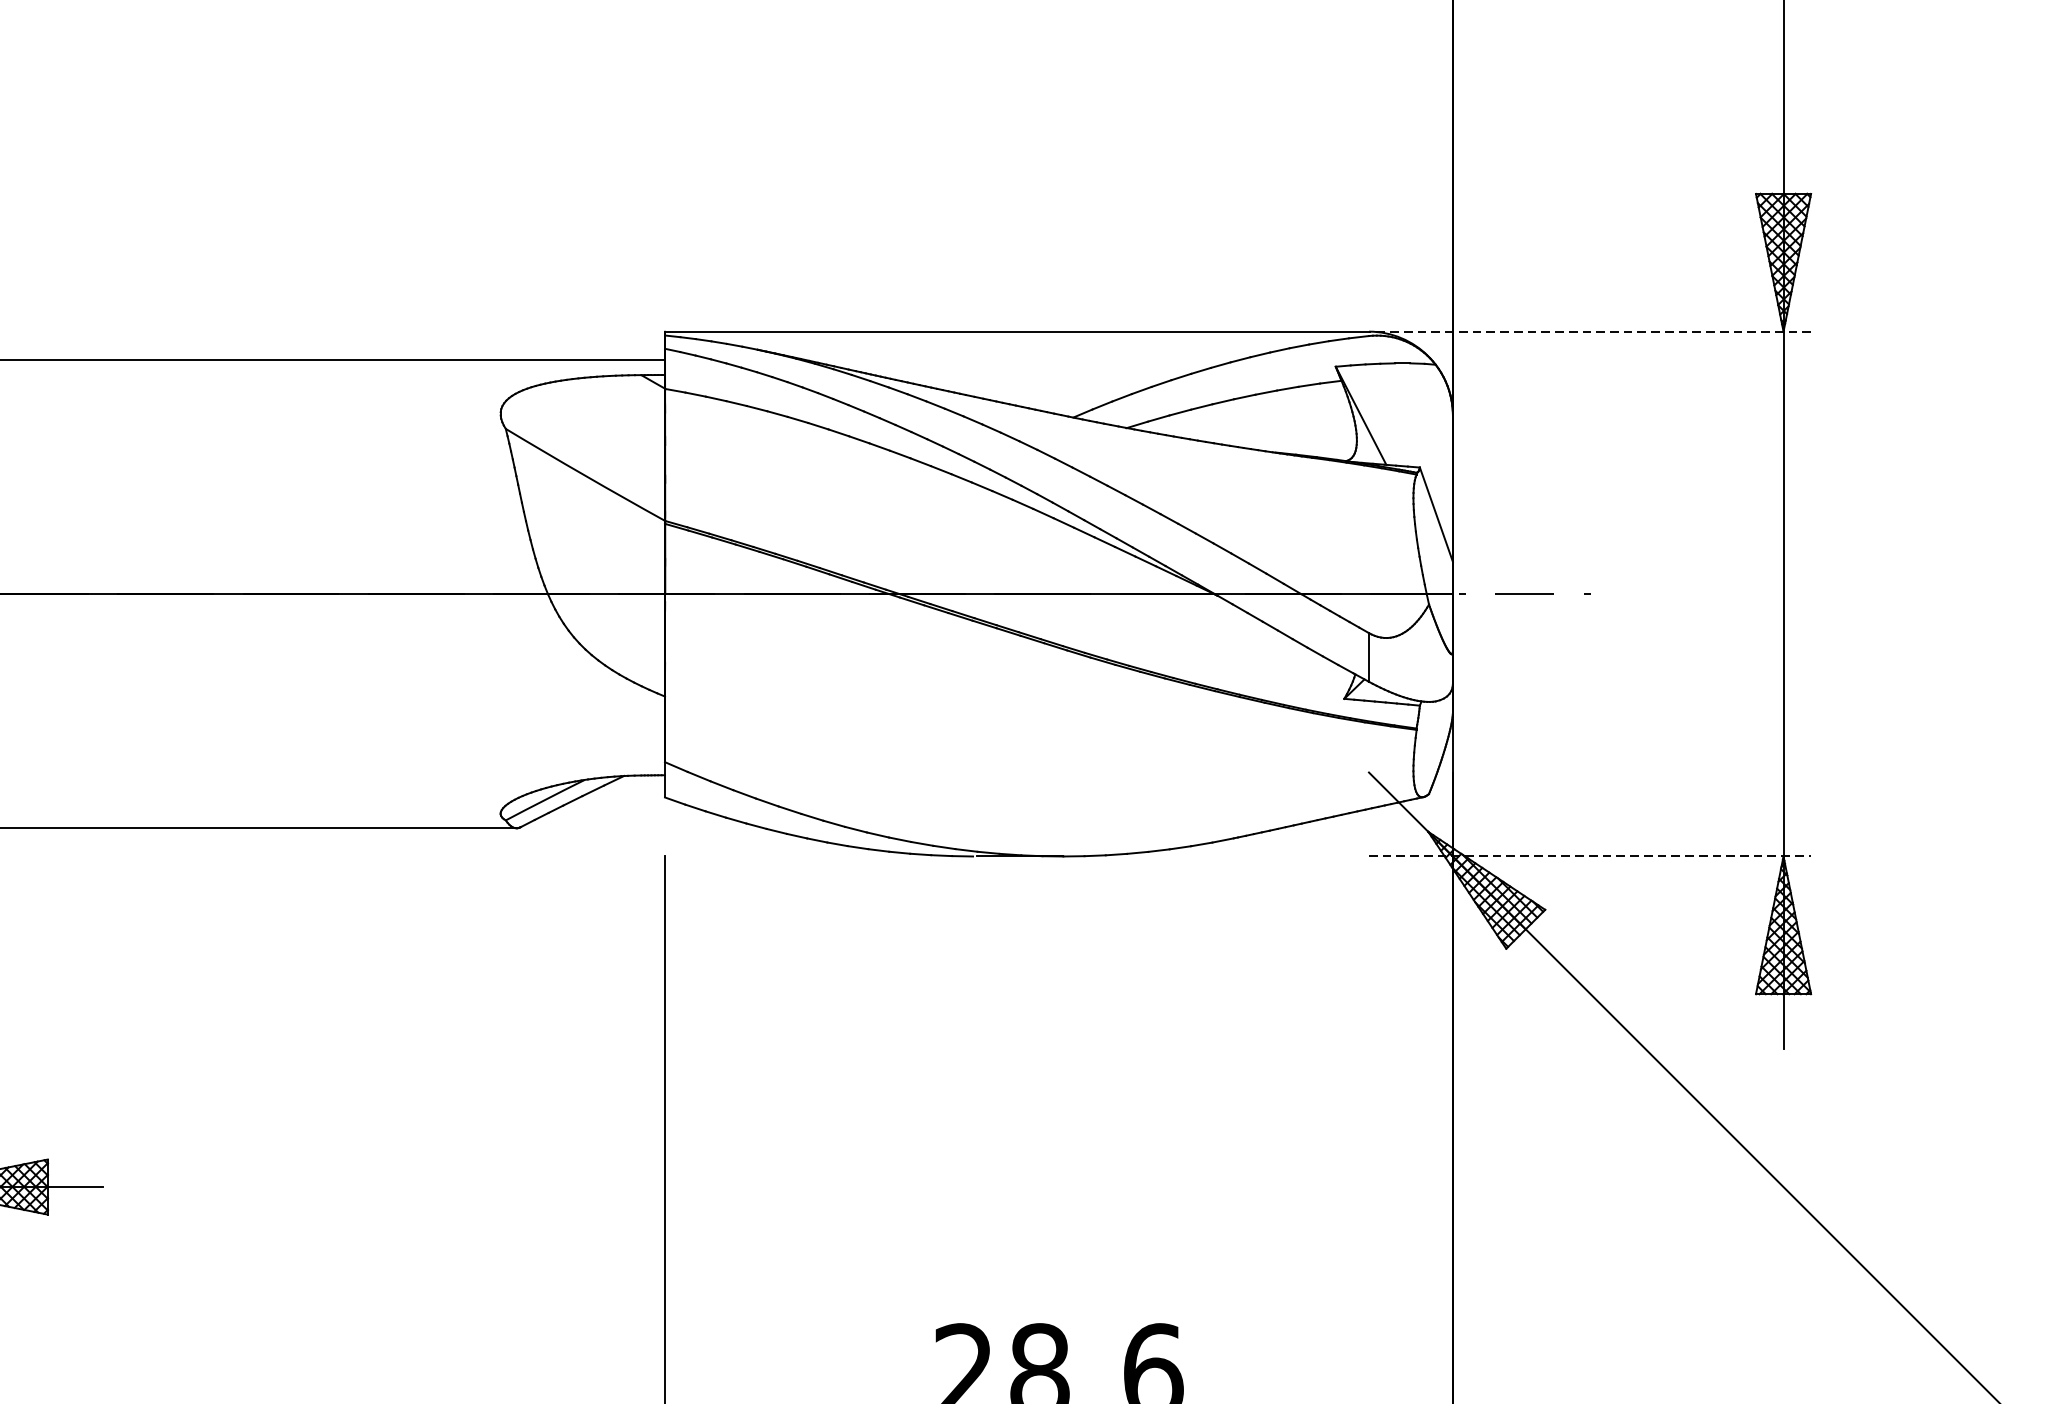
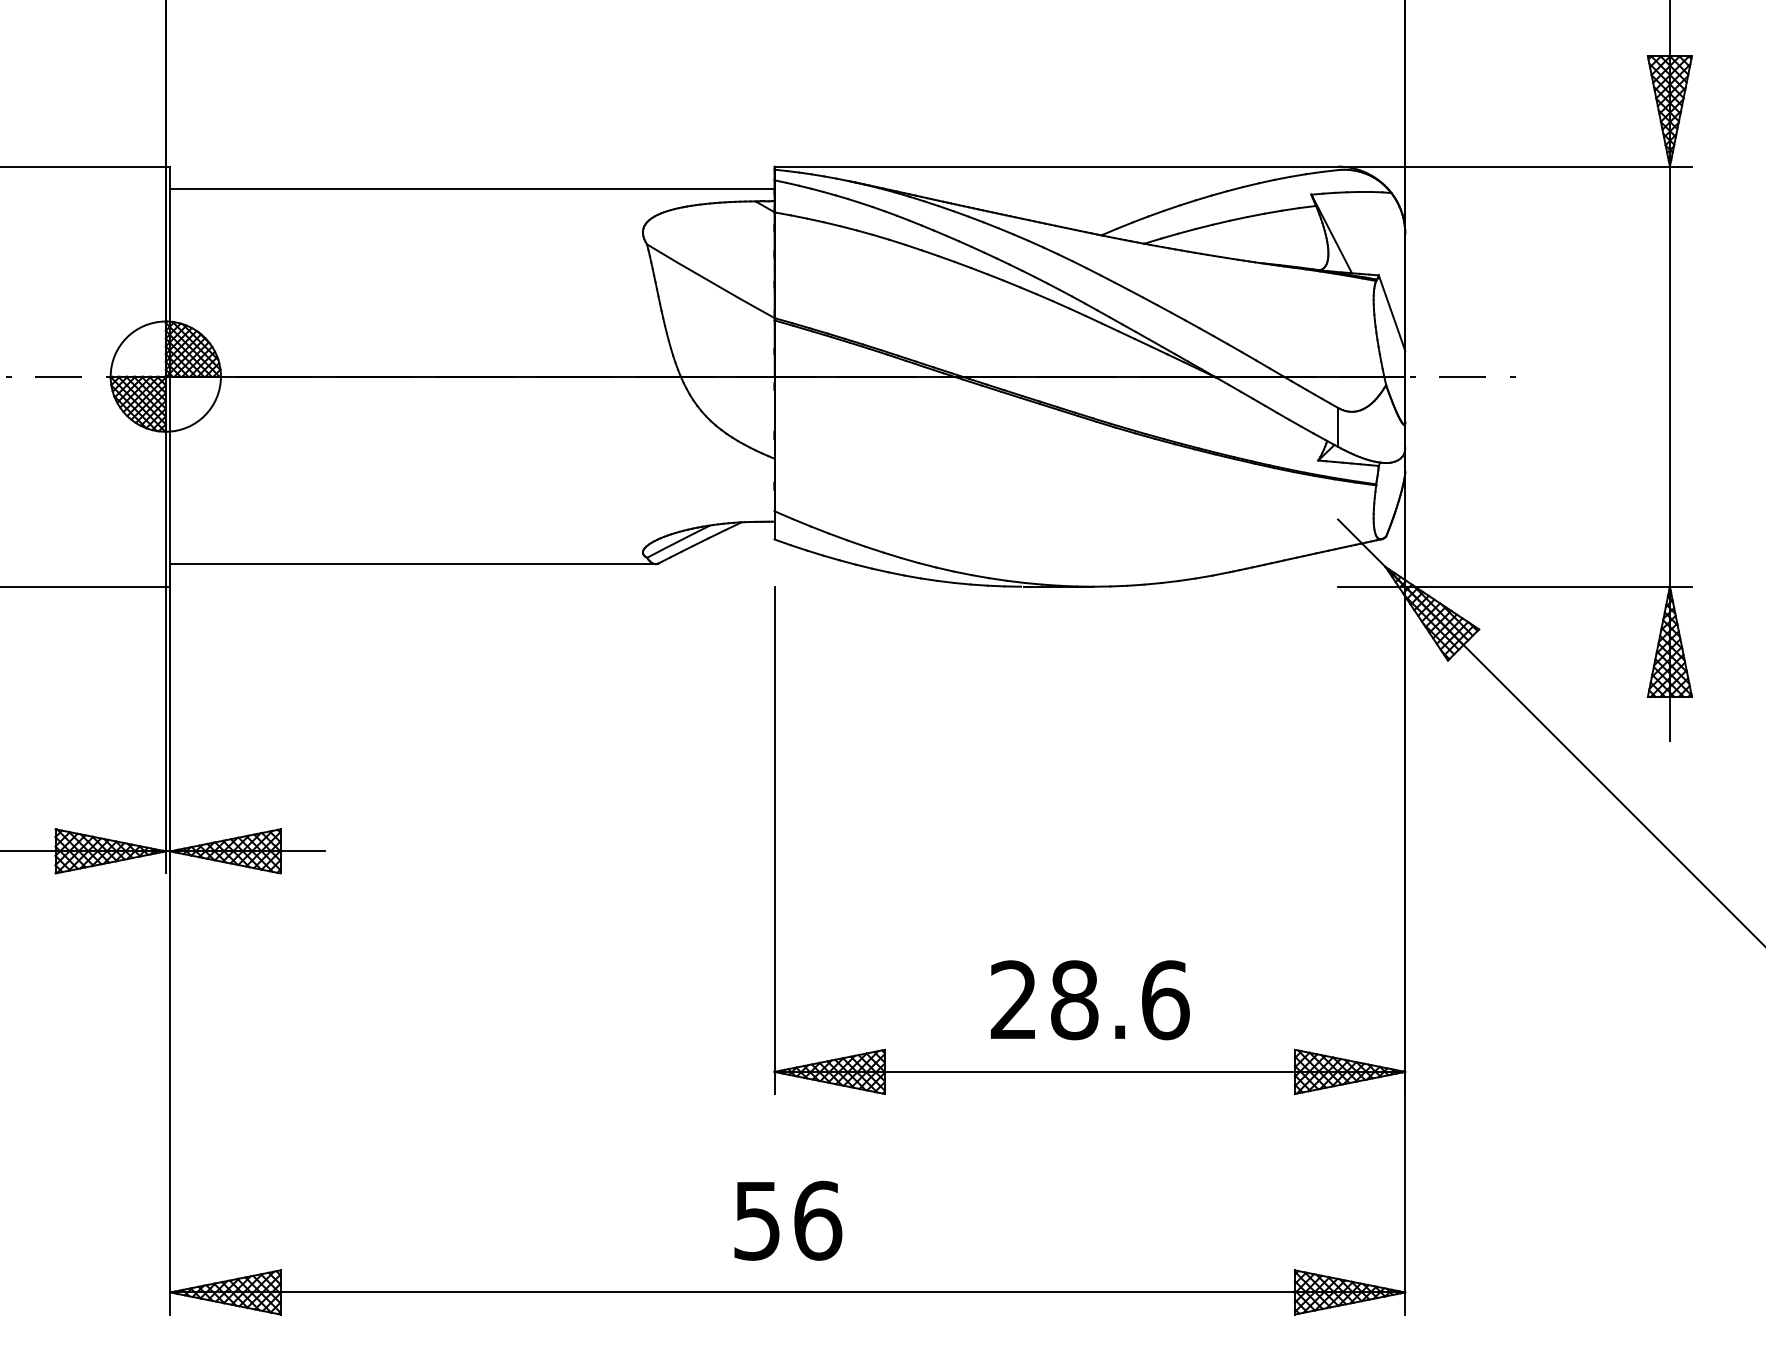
line: (1590, 331) -> (1515, 166), dashed -> solid
line: (1590, 856) -> (1515, 586), dashed -> solid

